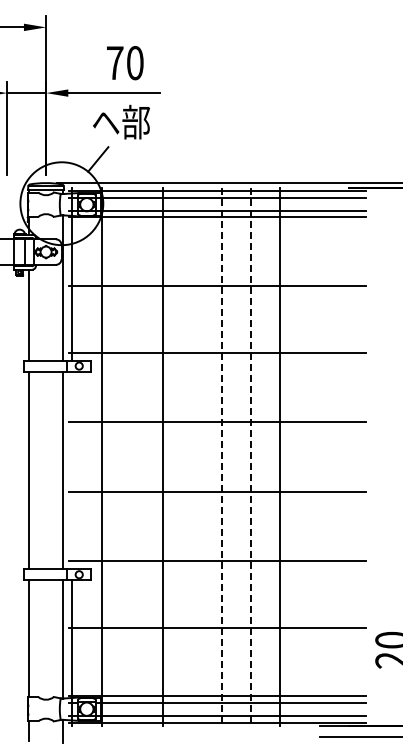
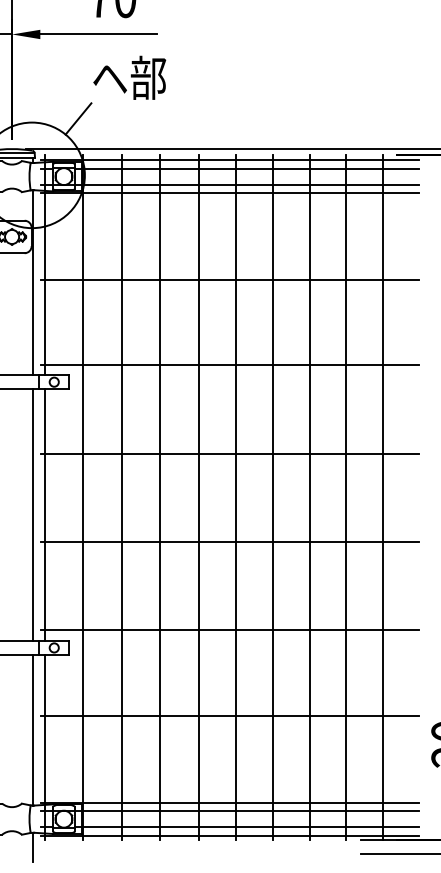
text: (121, 121) -> (129, 76), moved
line: (132, 456) -> (122, 497), added
line: (192, 456) -> (198, 497), added
line: (221, 456) -> (235, 497), dashed -> solid
line: (250, 456) -> (272, 497), dashed -> solid
line: (308, 456) -> (346, 497), added
line: (337, 456) -> (383, 497), added
line: (71, 470) -> (44, 515), added

